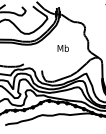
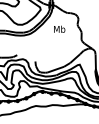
text: (62, 47) -> (58, 28), moved

